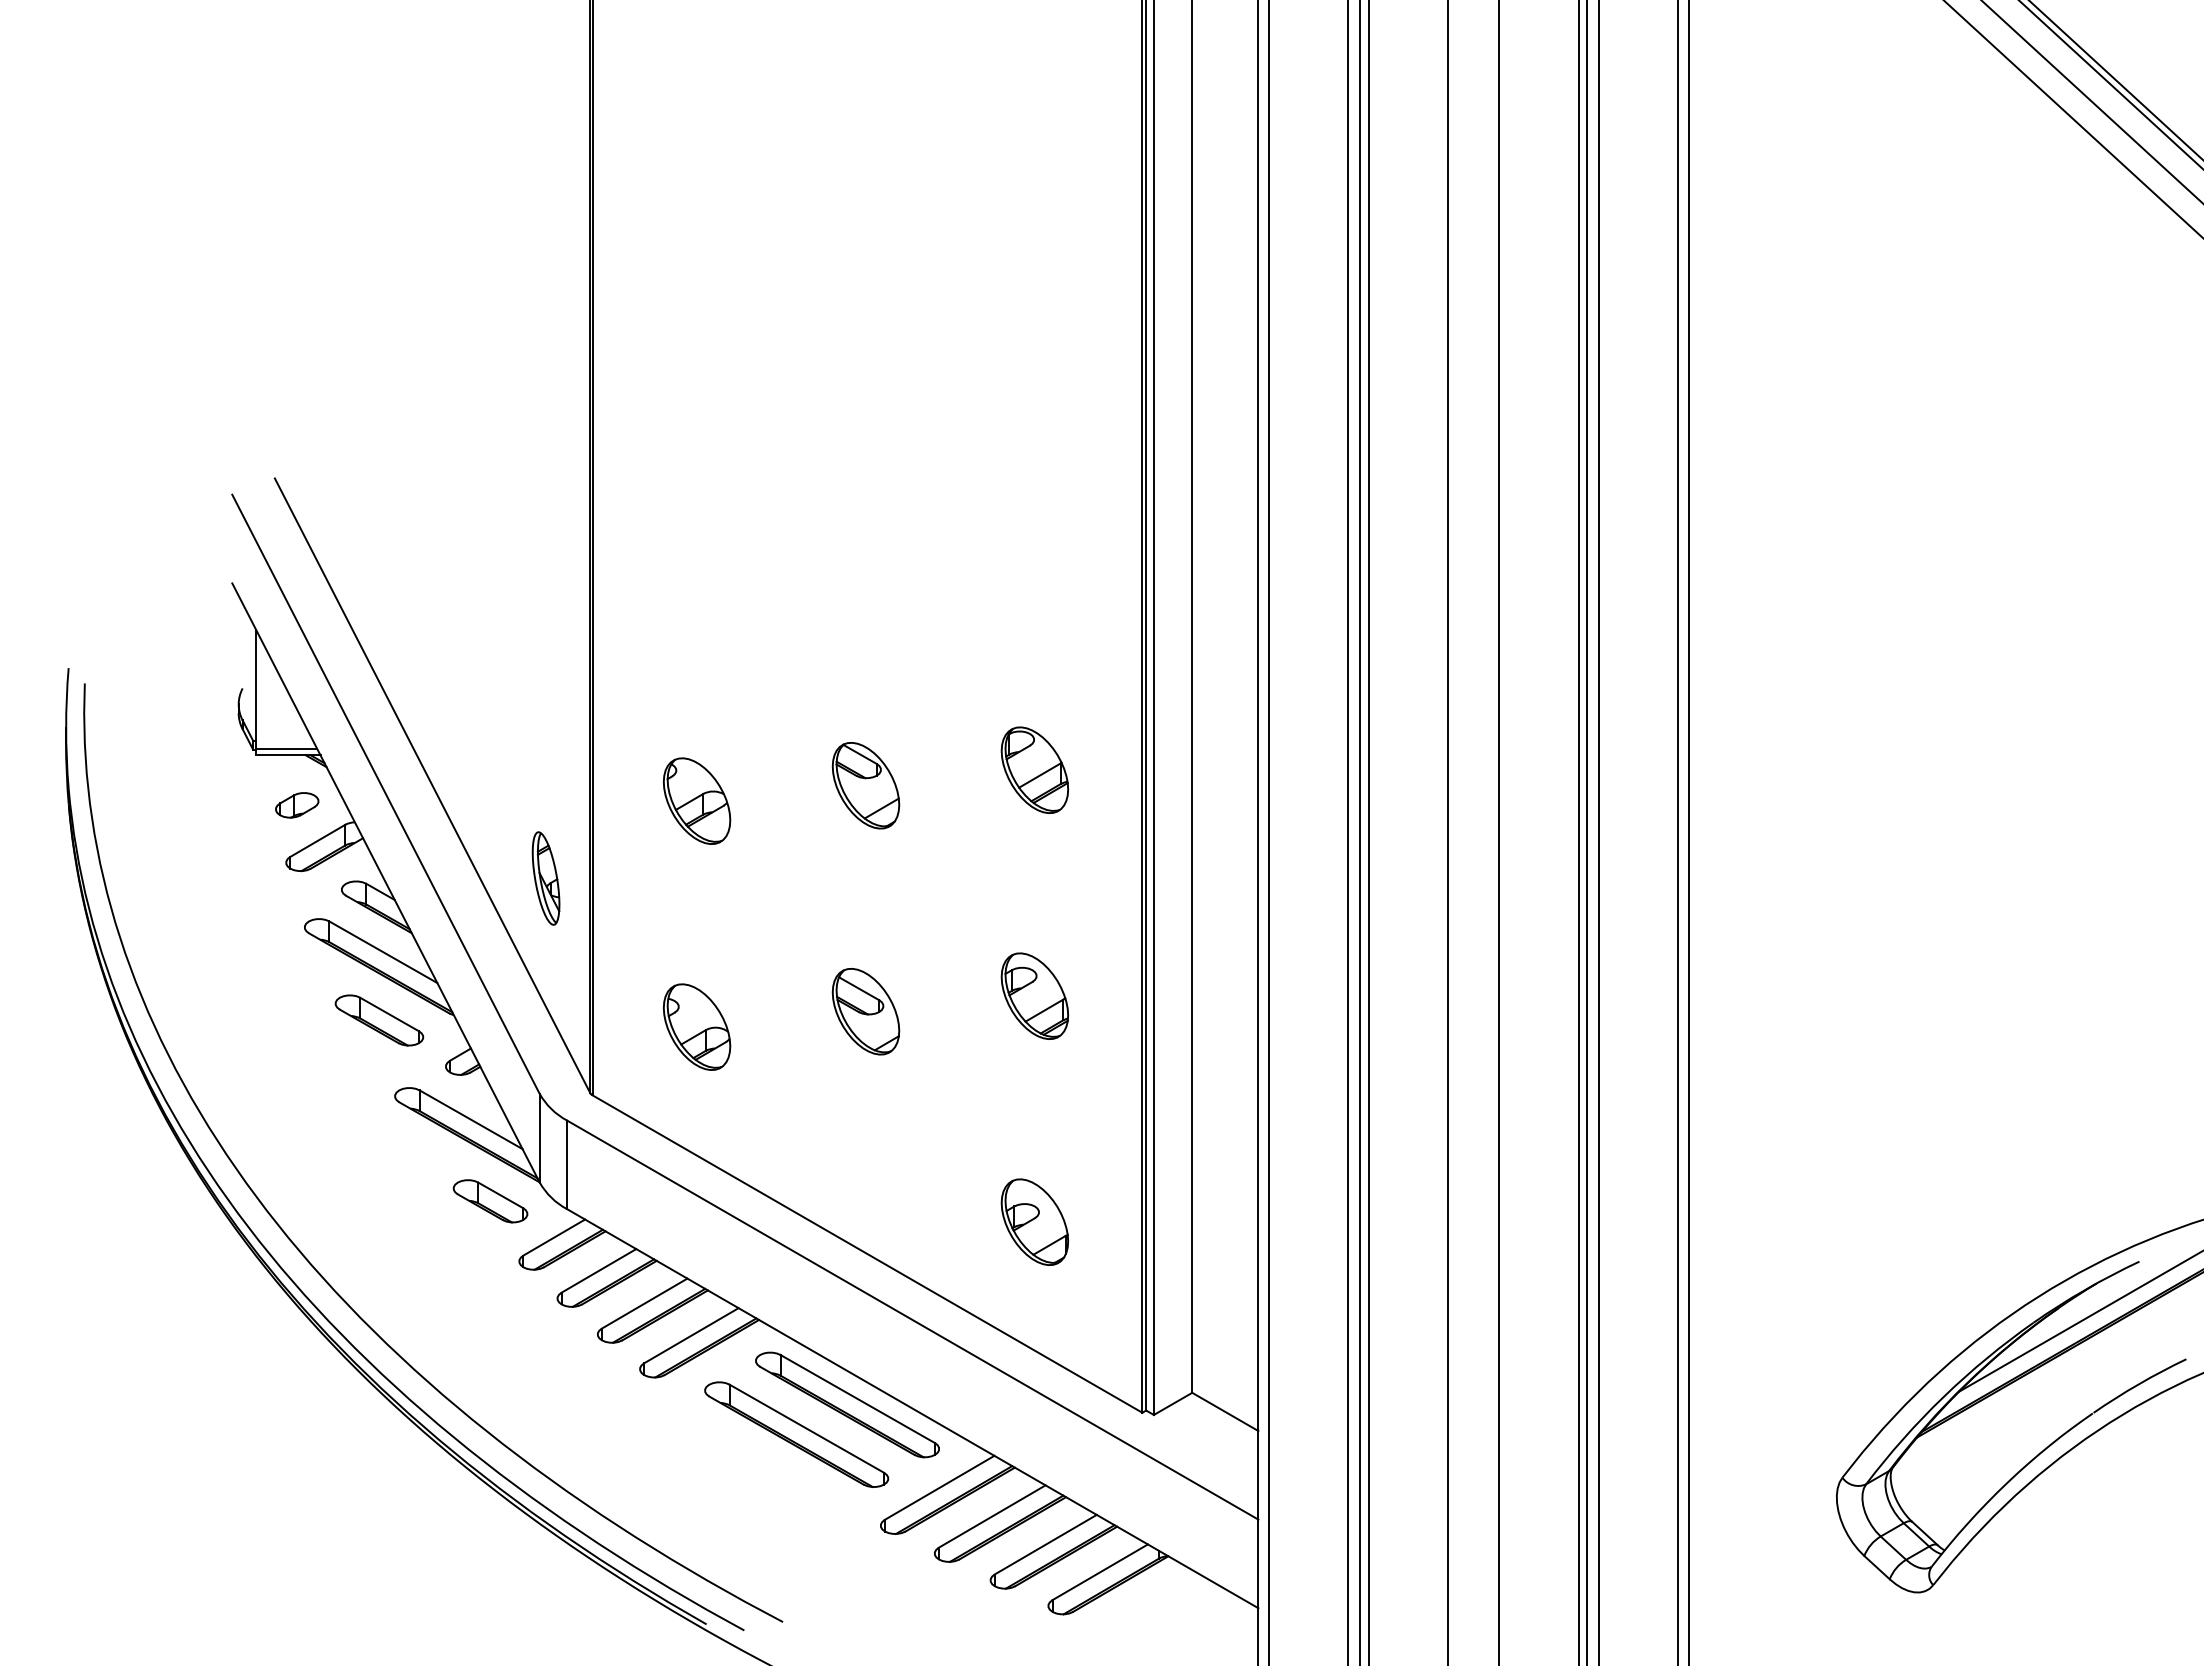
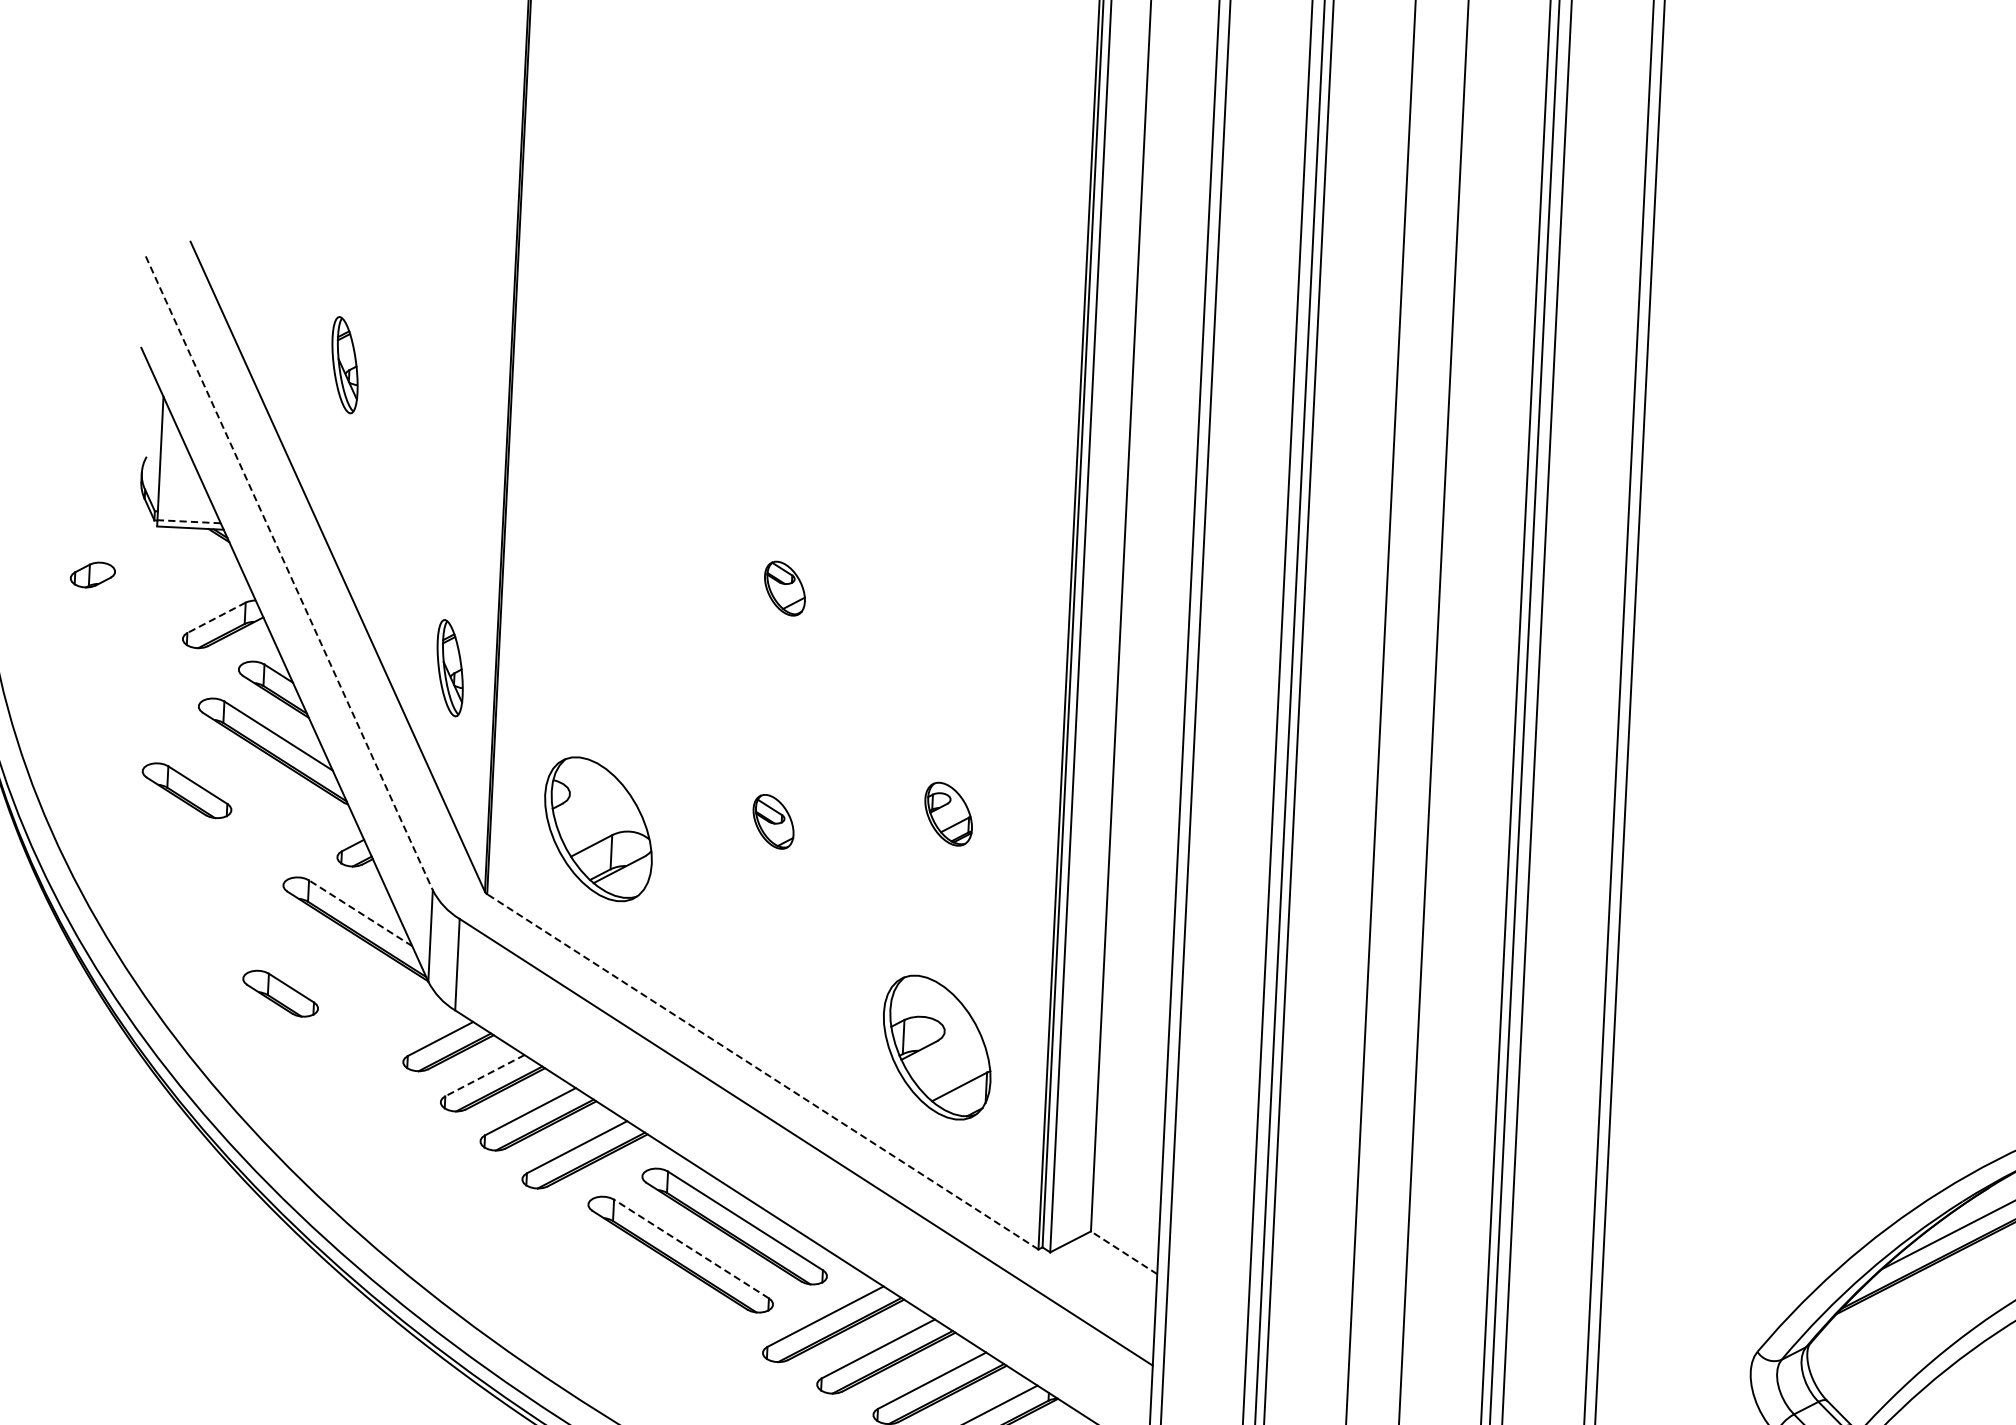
part: (429, 590) -> (344, 365), added
line: (286, 749) -> (188, 521), solid -> dashed
part: (1034, 769) -> (959, 580), removed
part: (865, 785) -> (784, 588), size x0.6
line: (386, 794) -> (289, 573), solid -> dashed
part: (696, 800) -> (609, 595), removed
part: (297, 805) -> (93, 575), moved
line: (317, 840) -> (216, 617), solid -> dashed
part: (1034, 995) -> (948, 813), size x0.7
part: (865, 1011) -> (773, 821), size x0.6
part: (379, 1020) -> (187, 790), moved
part: (696, 1026) -> (597, 828), size x1.6
line: (470, 1119) -> (360, 913), solid -> dashed
part: (490, 1201) -> (280, 993), moved
part: (1034, 1221) -> (936, 1046), size x1.6
line: (867, 1253) -> (762, 1071), solid -> dashed
line: (598, 1271) -> (484, 1076), solid -> dashed
line: (1224, 1411) -> (1123, 1252), solid -> dashed
line: (806, 1428) -> (691, 1248), solid -> dashed

